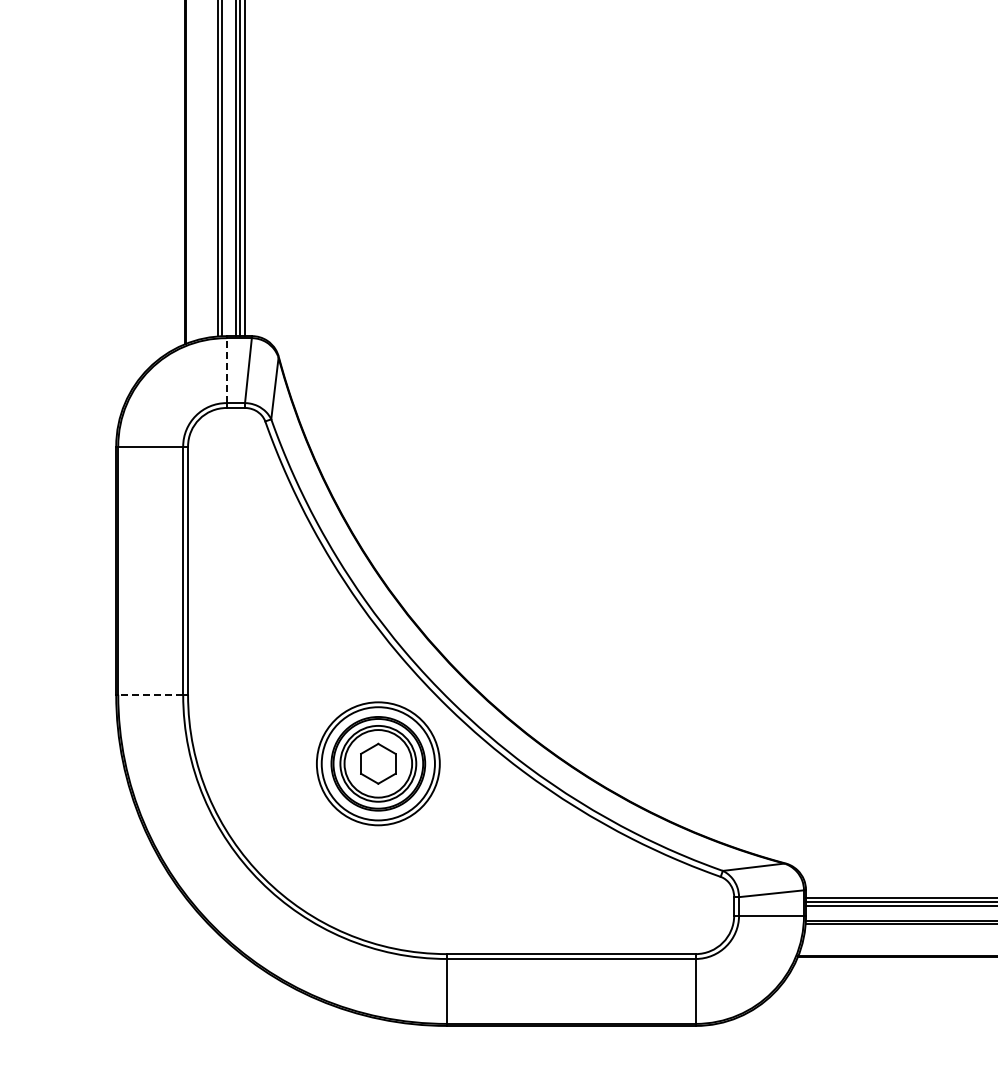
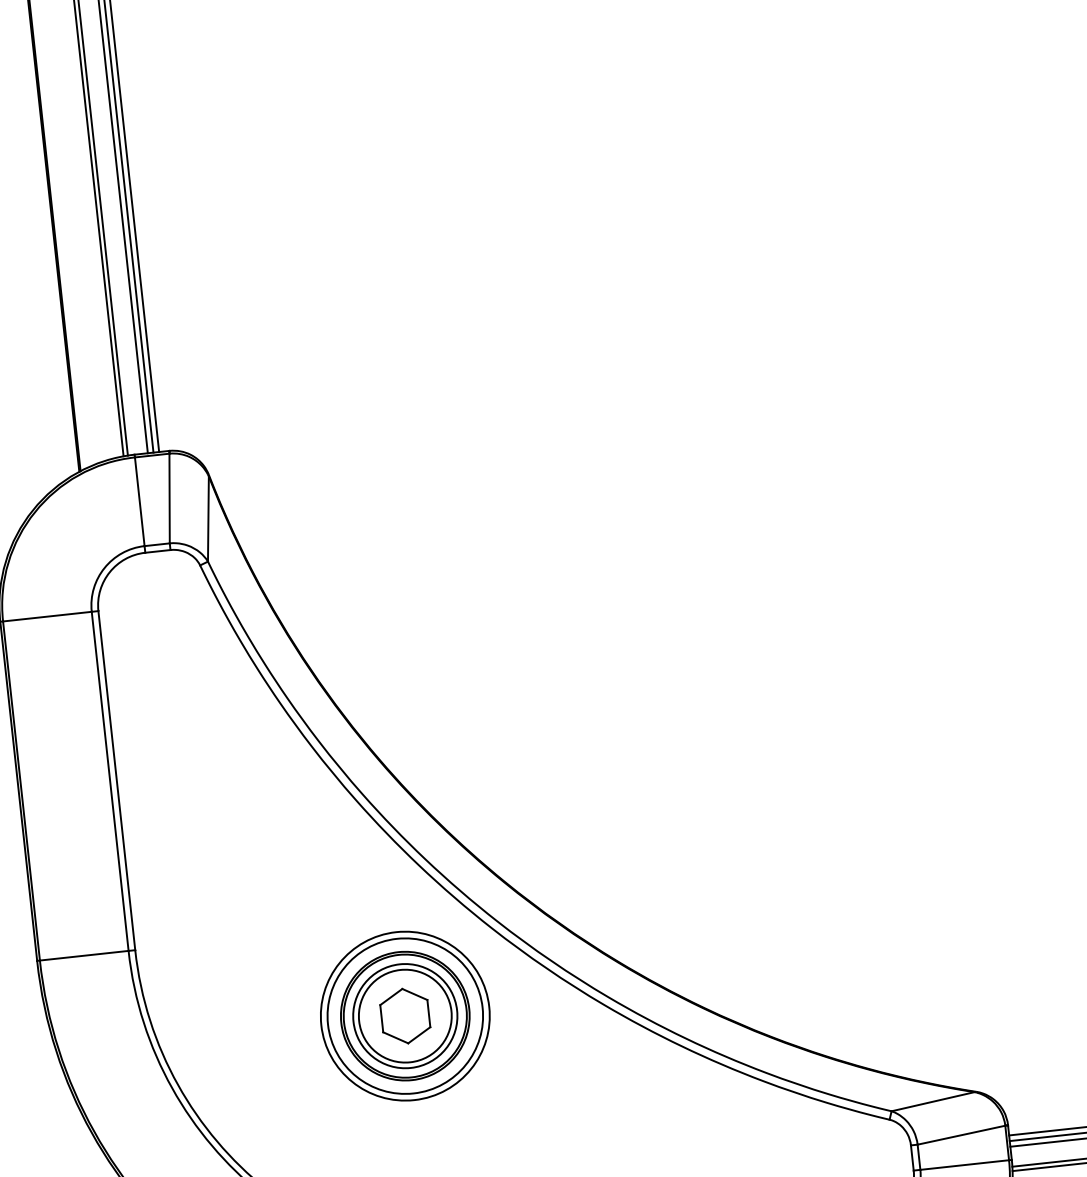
line: (226, 370) -> (139, 501), dashed -> solid
line: (150, 694) -> (83, 955), dashed -> solid

